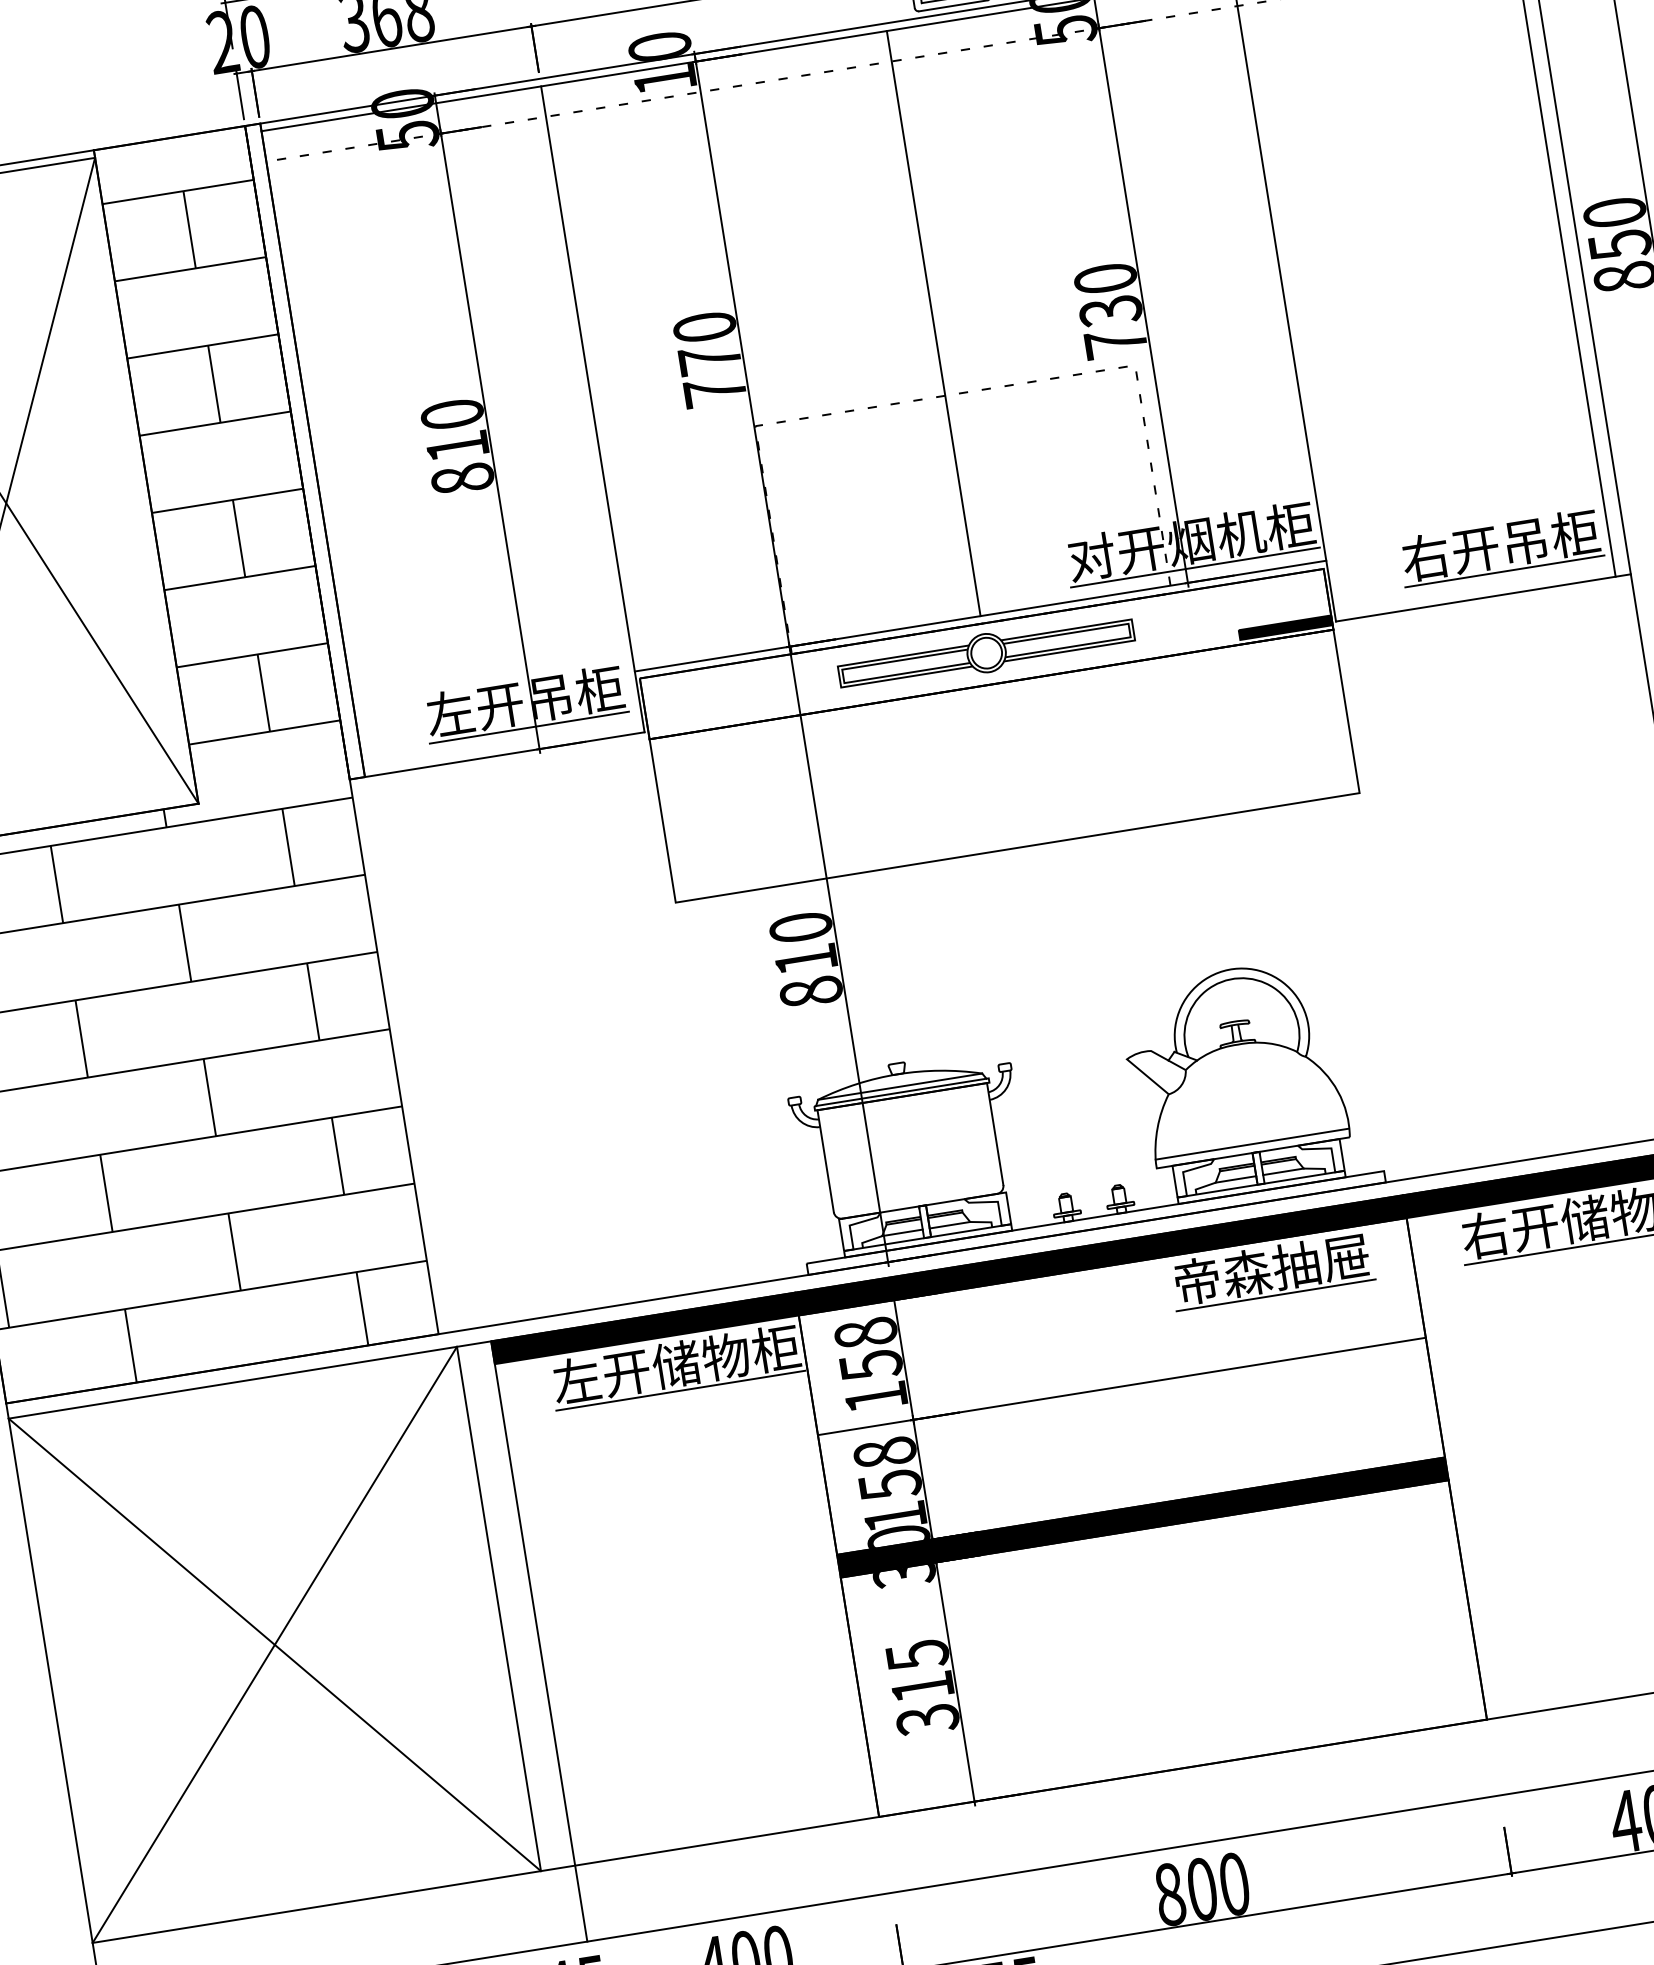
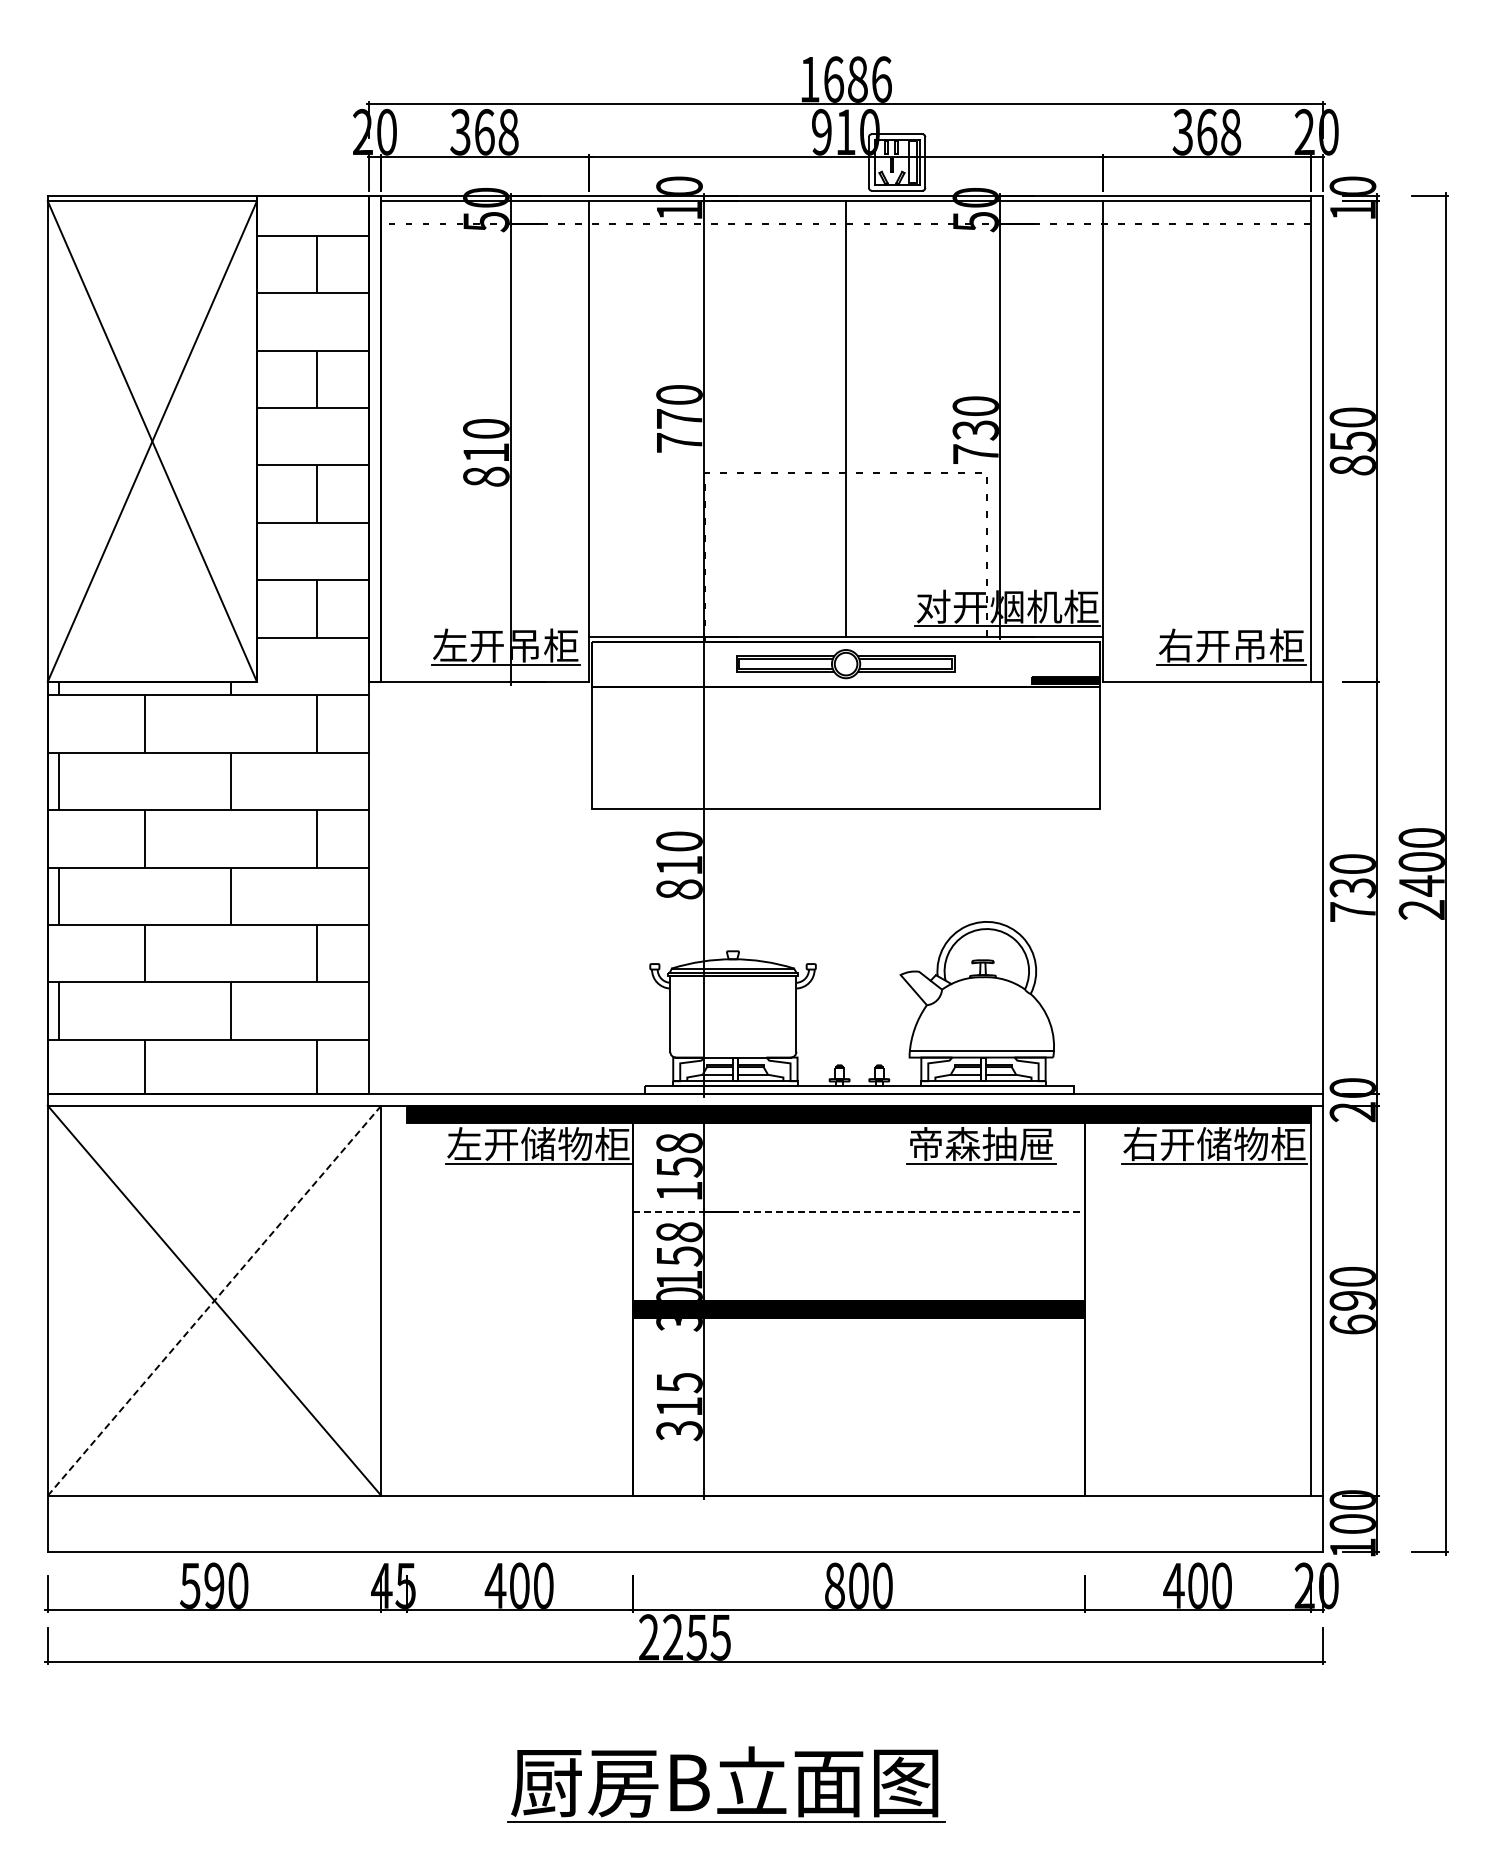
line: (1122, 1386) -> (859, 1211), solid -> dashed
line: (538, 1640) -> (406, 1328), removed
line: (274, 1644) -> (214, 1300), solid -> dashed

